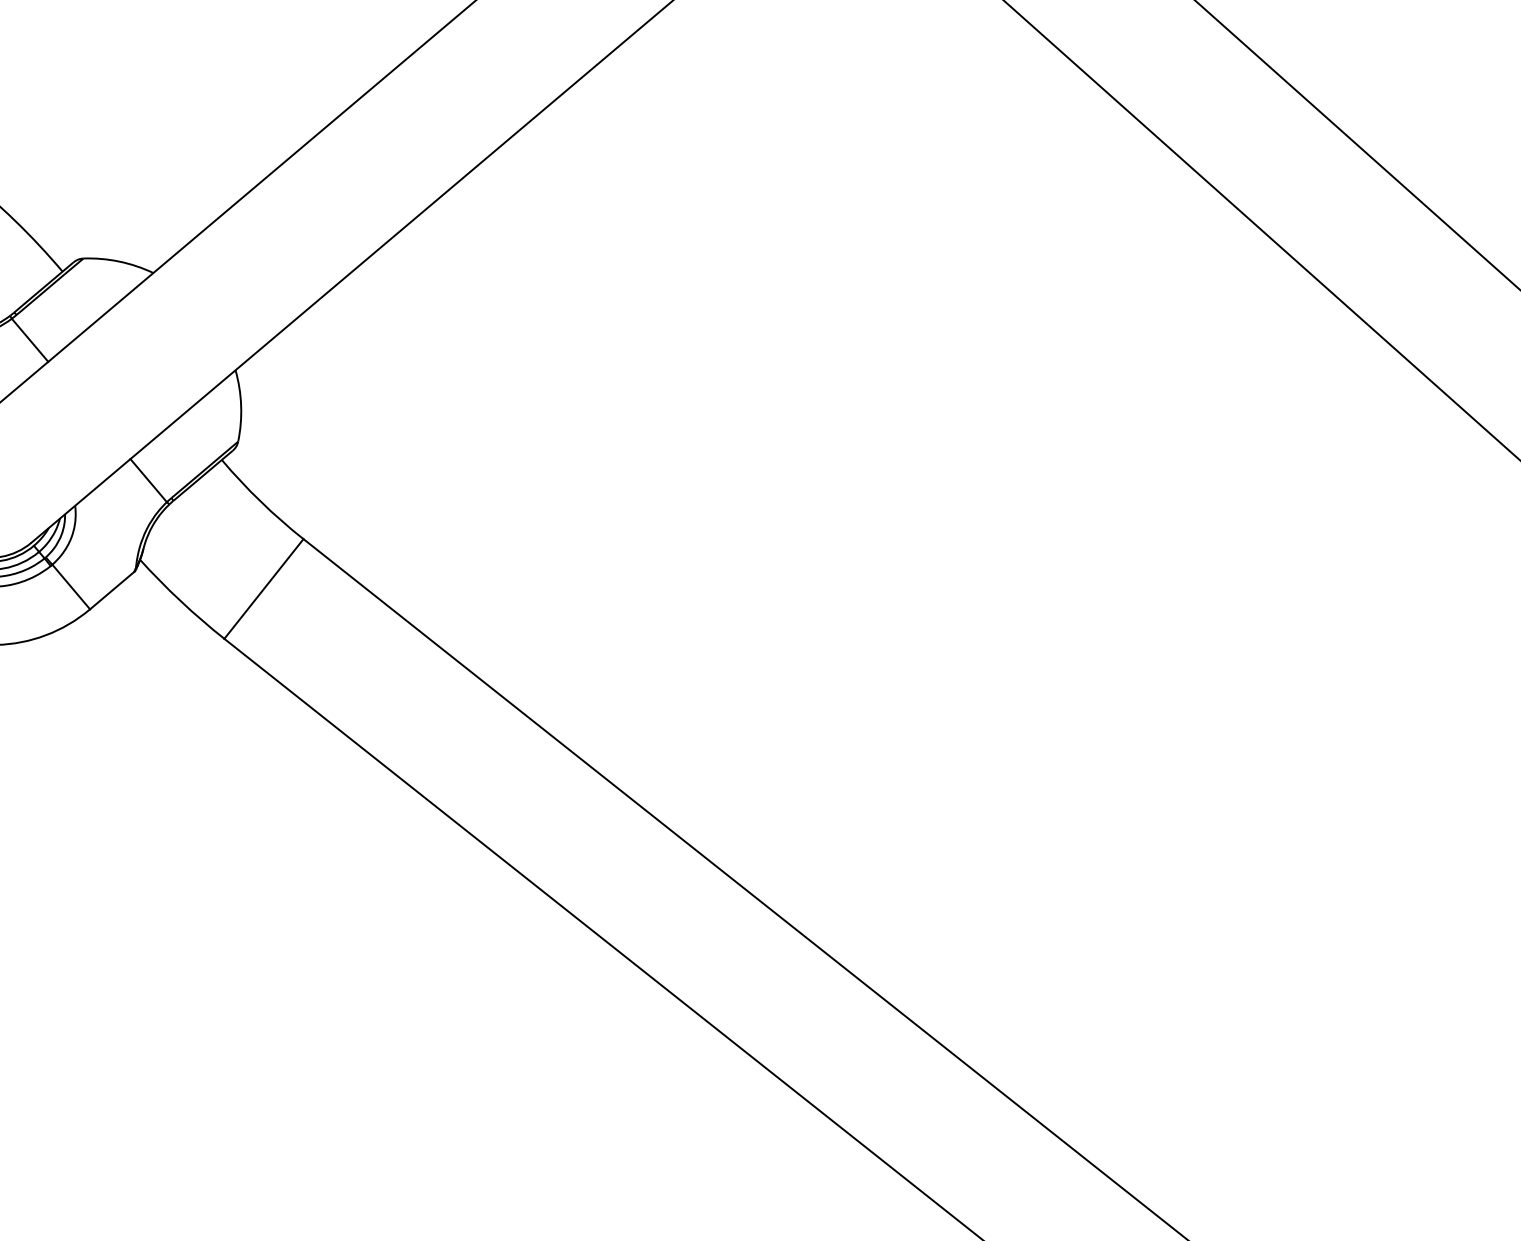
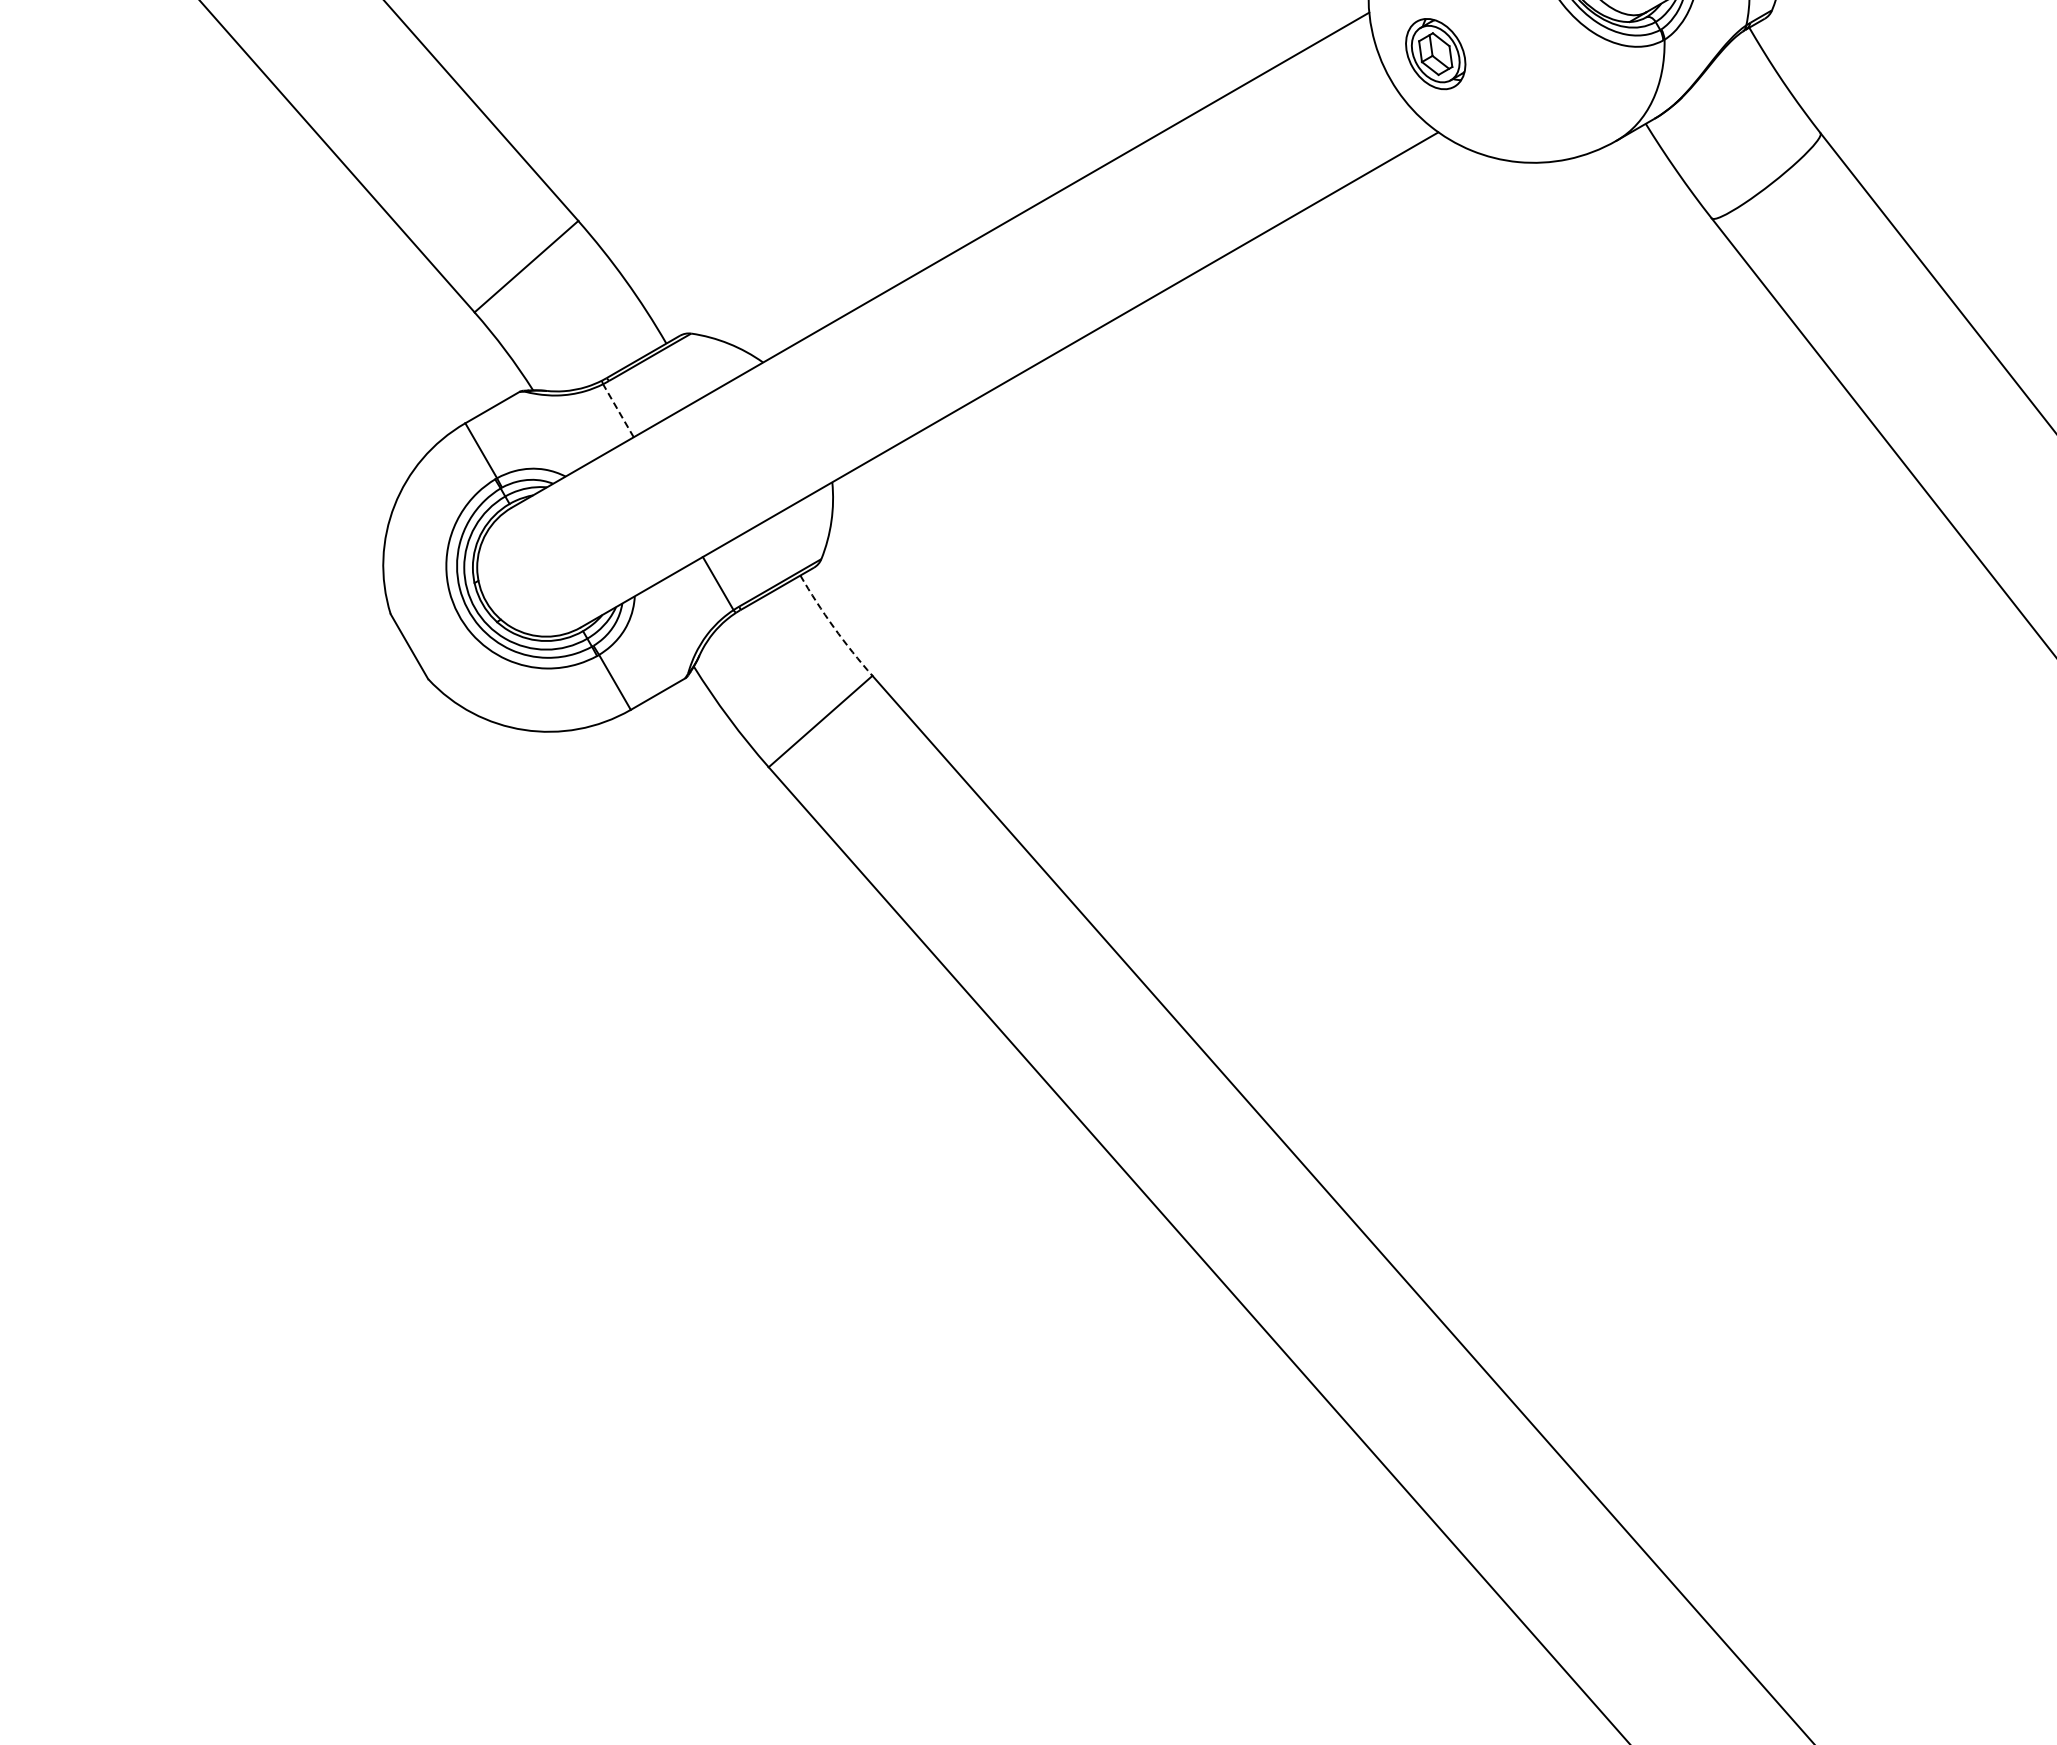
line: (30, 340) -> (618, 410), solid -> dashed
arc: (260, 501) -> (833, 627), solid -> dashed

